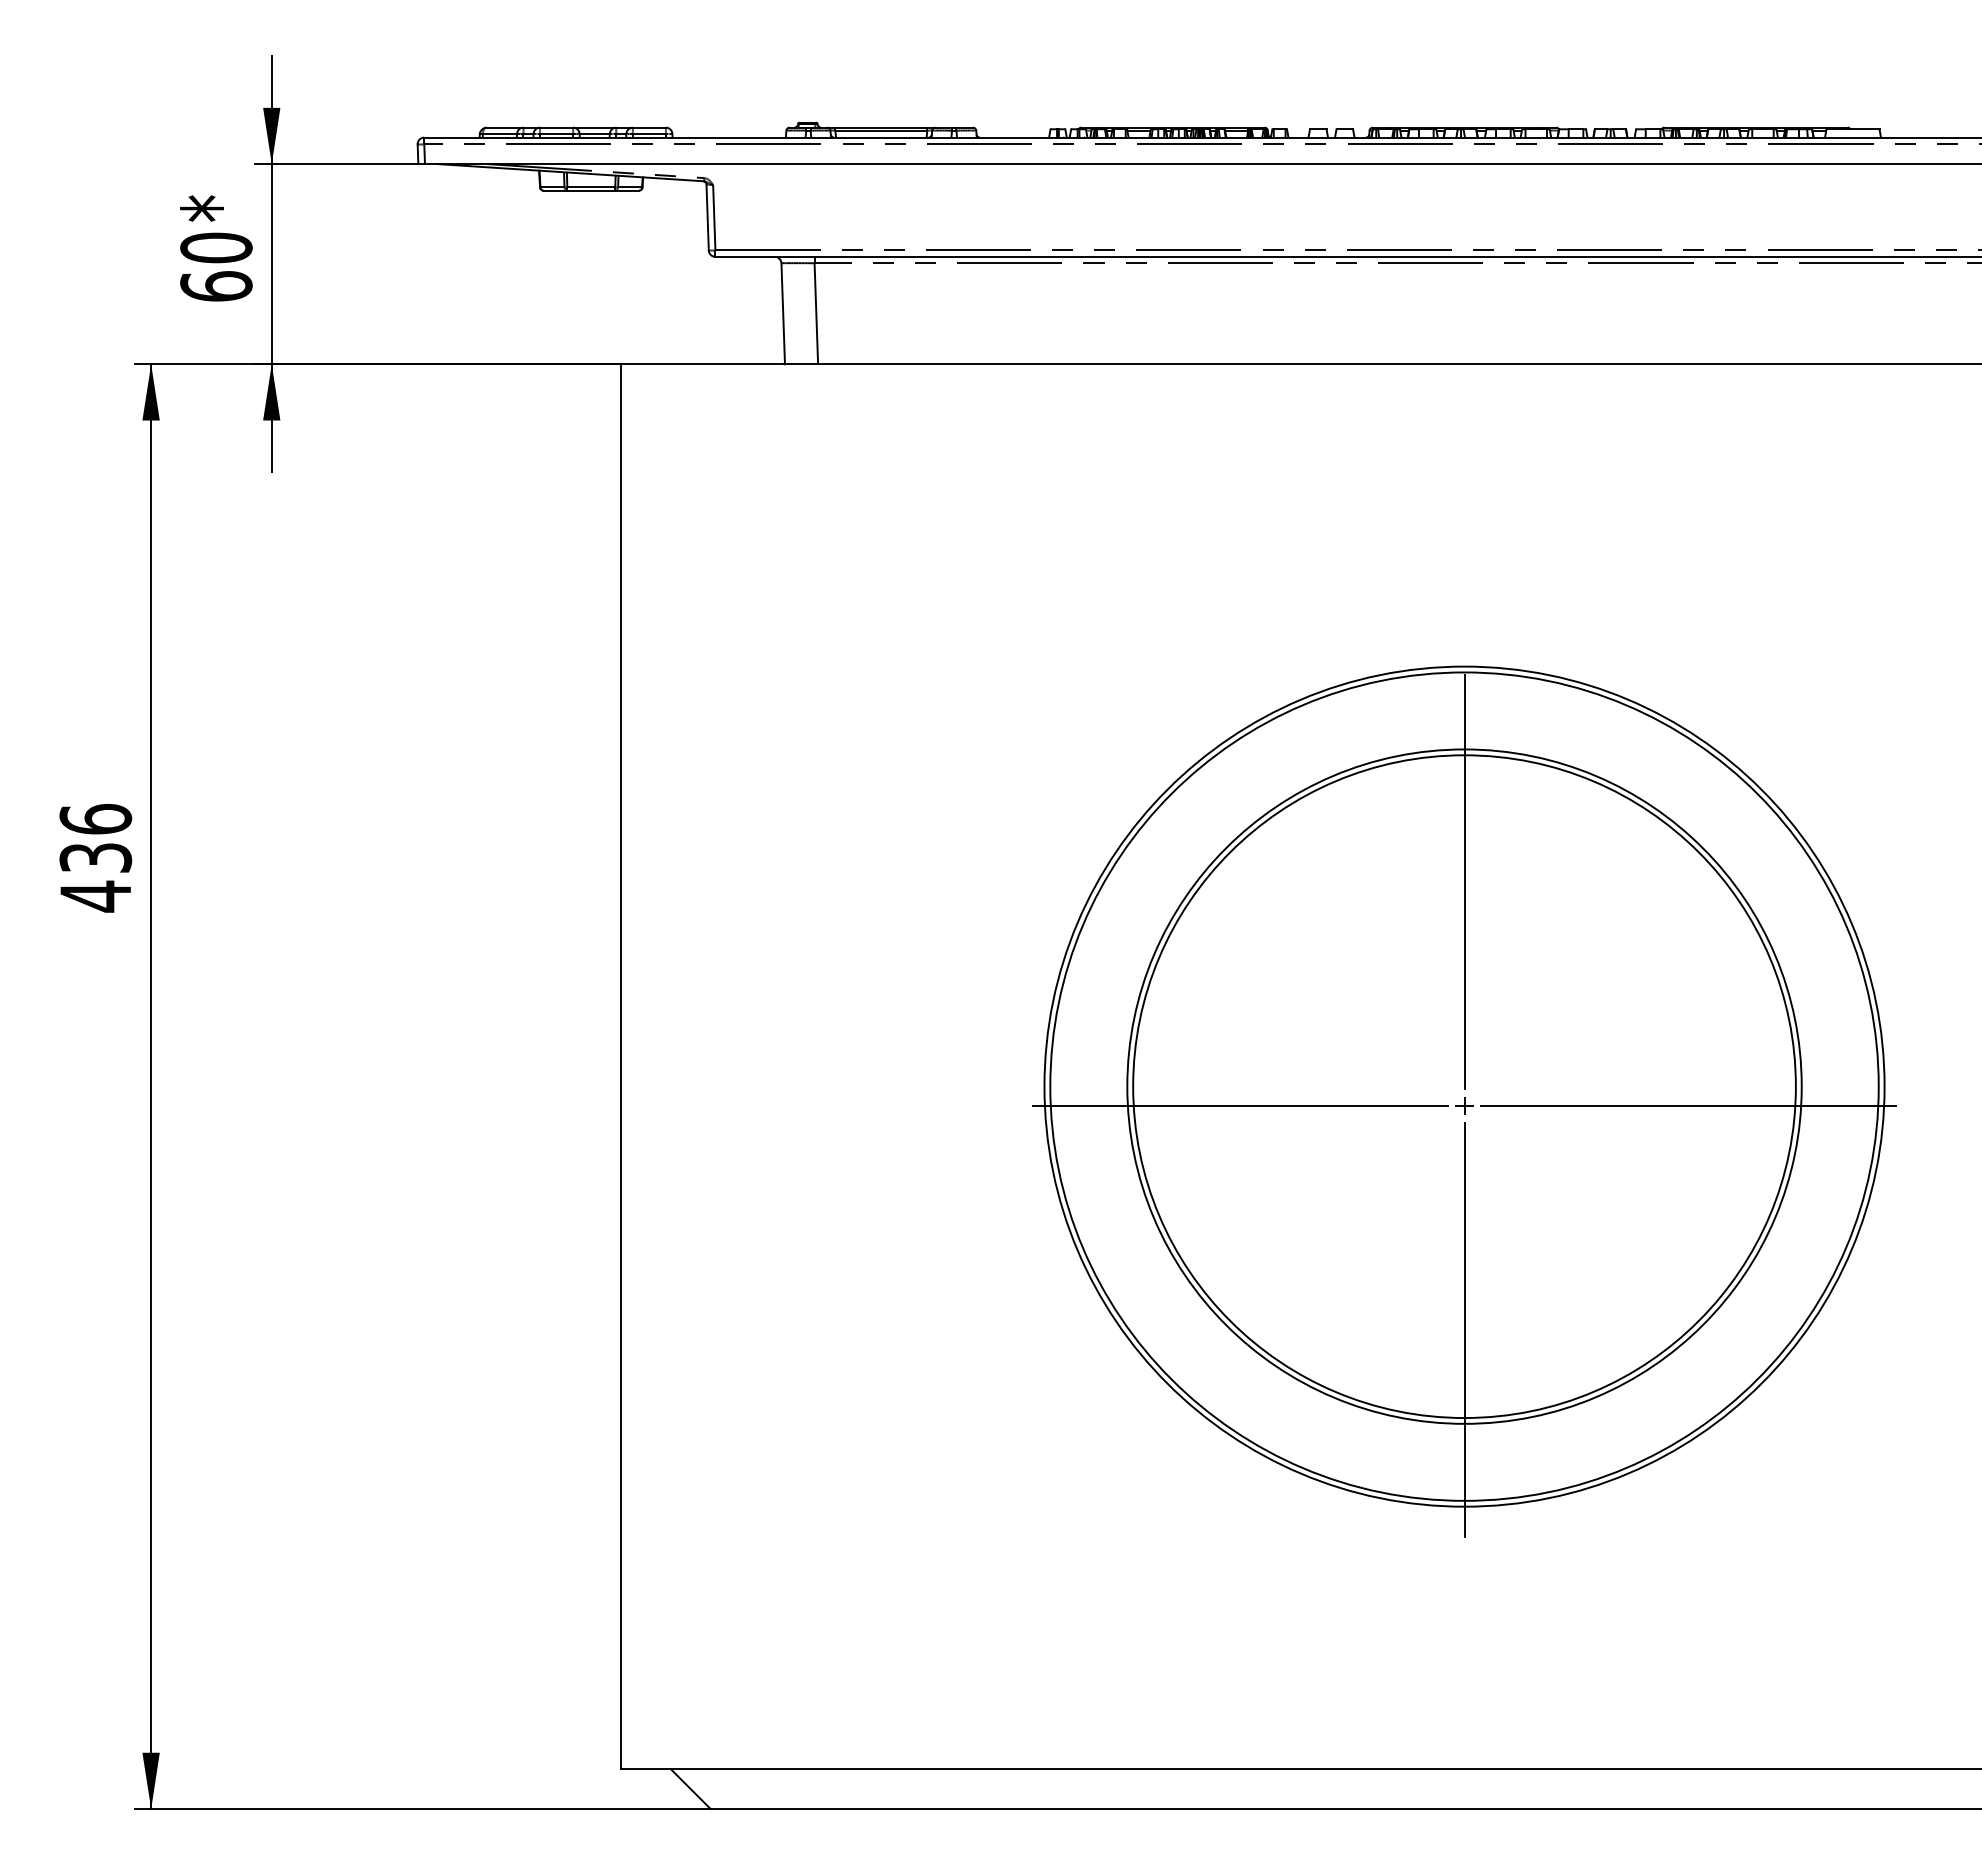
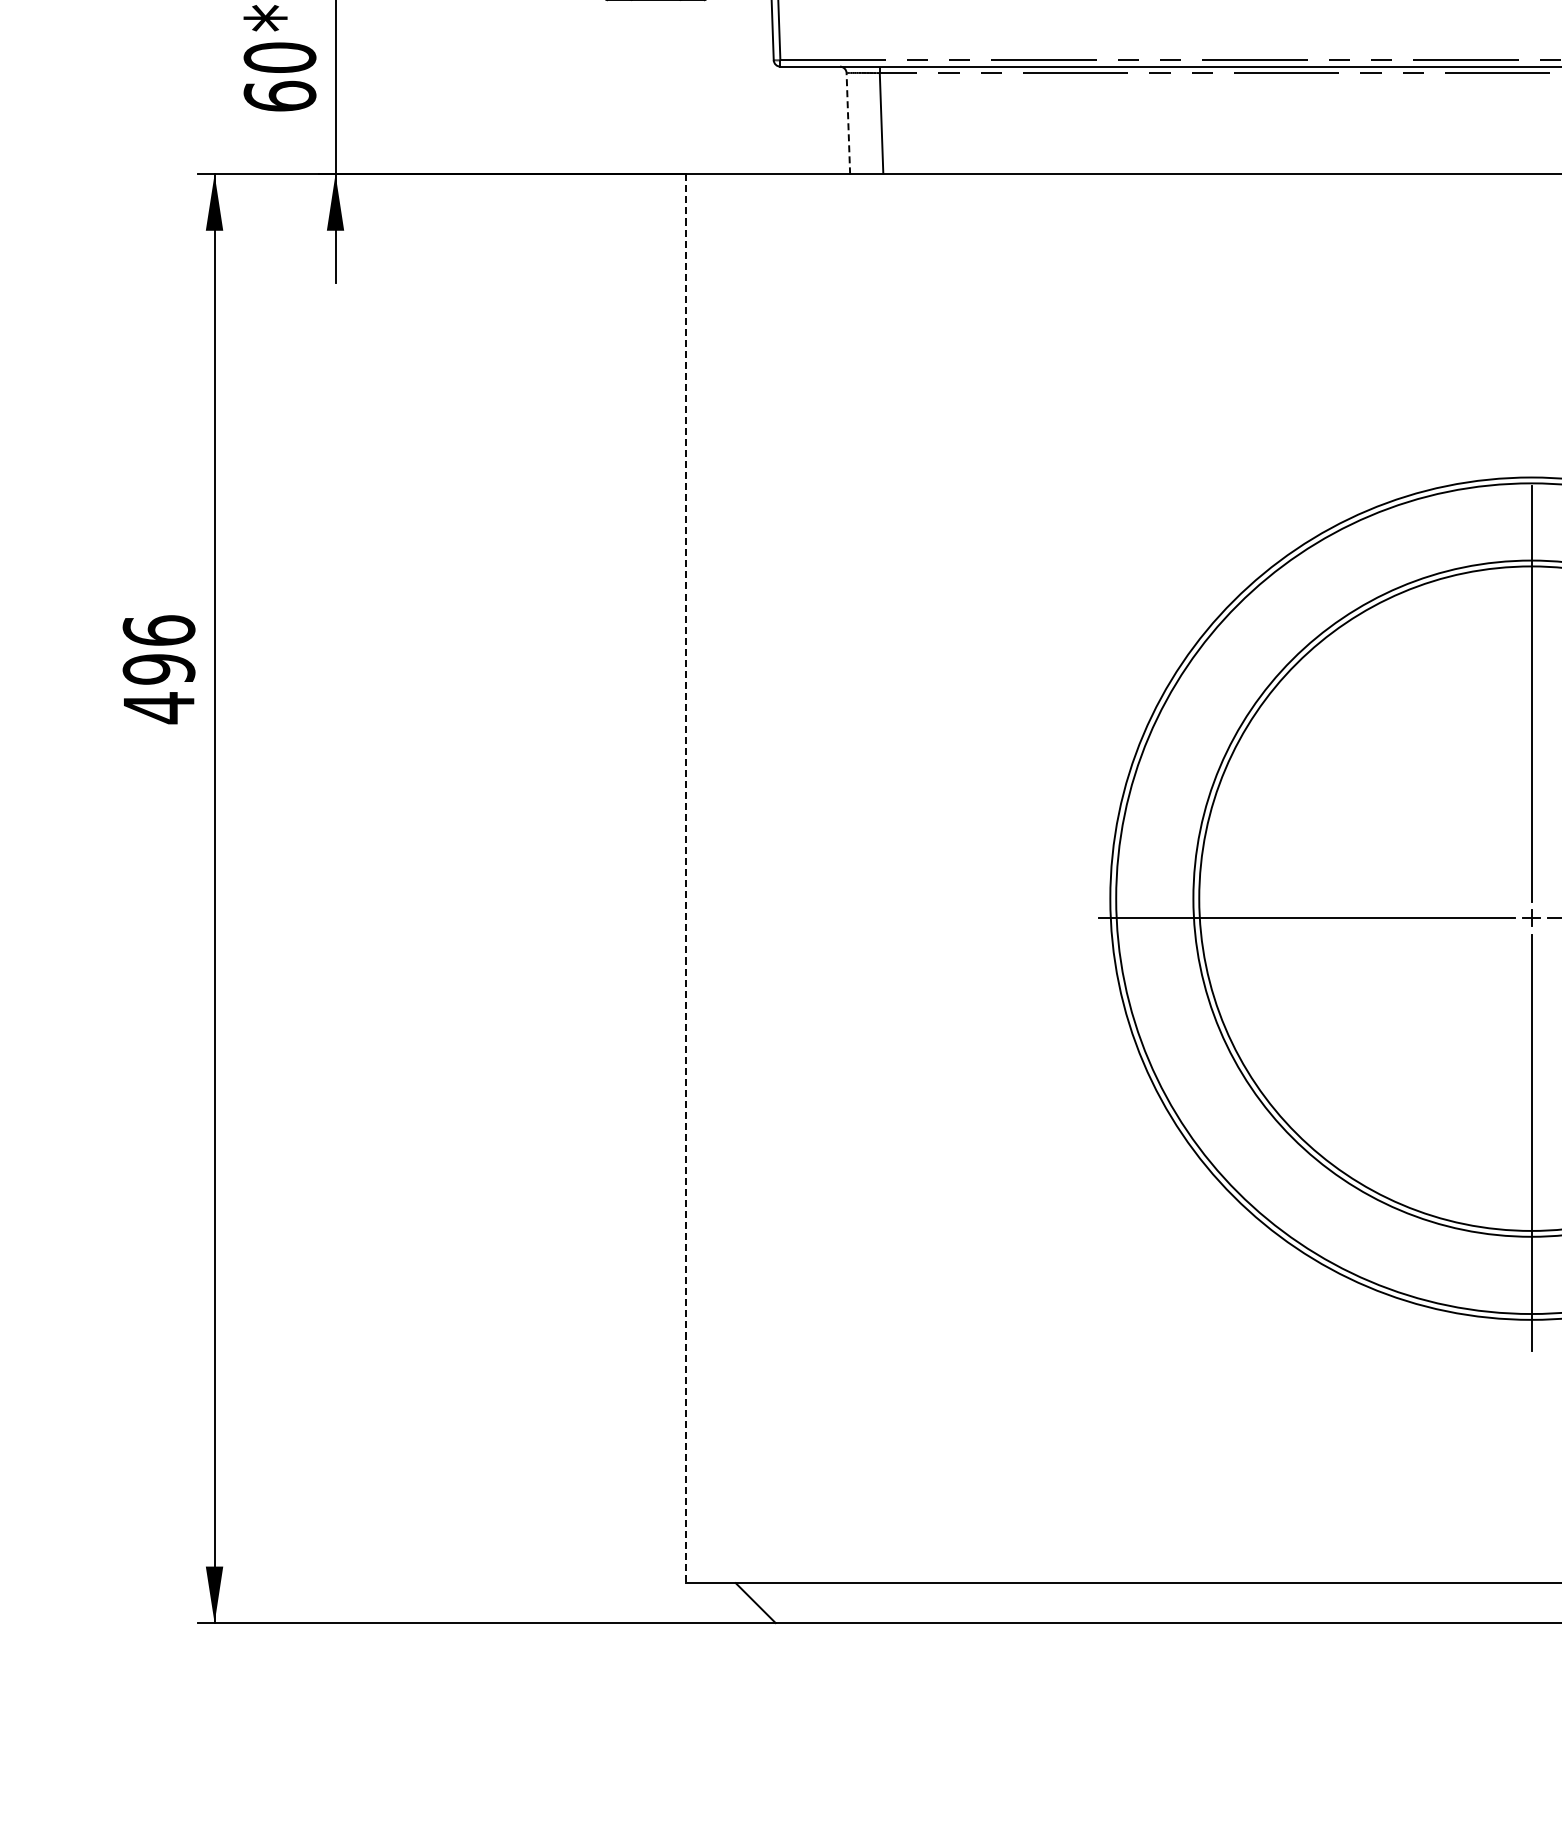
line: (783, 313) -> (848, 123), solid -> dashed
text: (95, 858) -> (158, 669), 436 -> 496
line: (621, 1067) -> (686, 879), solid -> dashed

